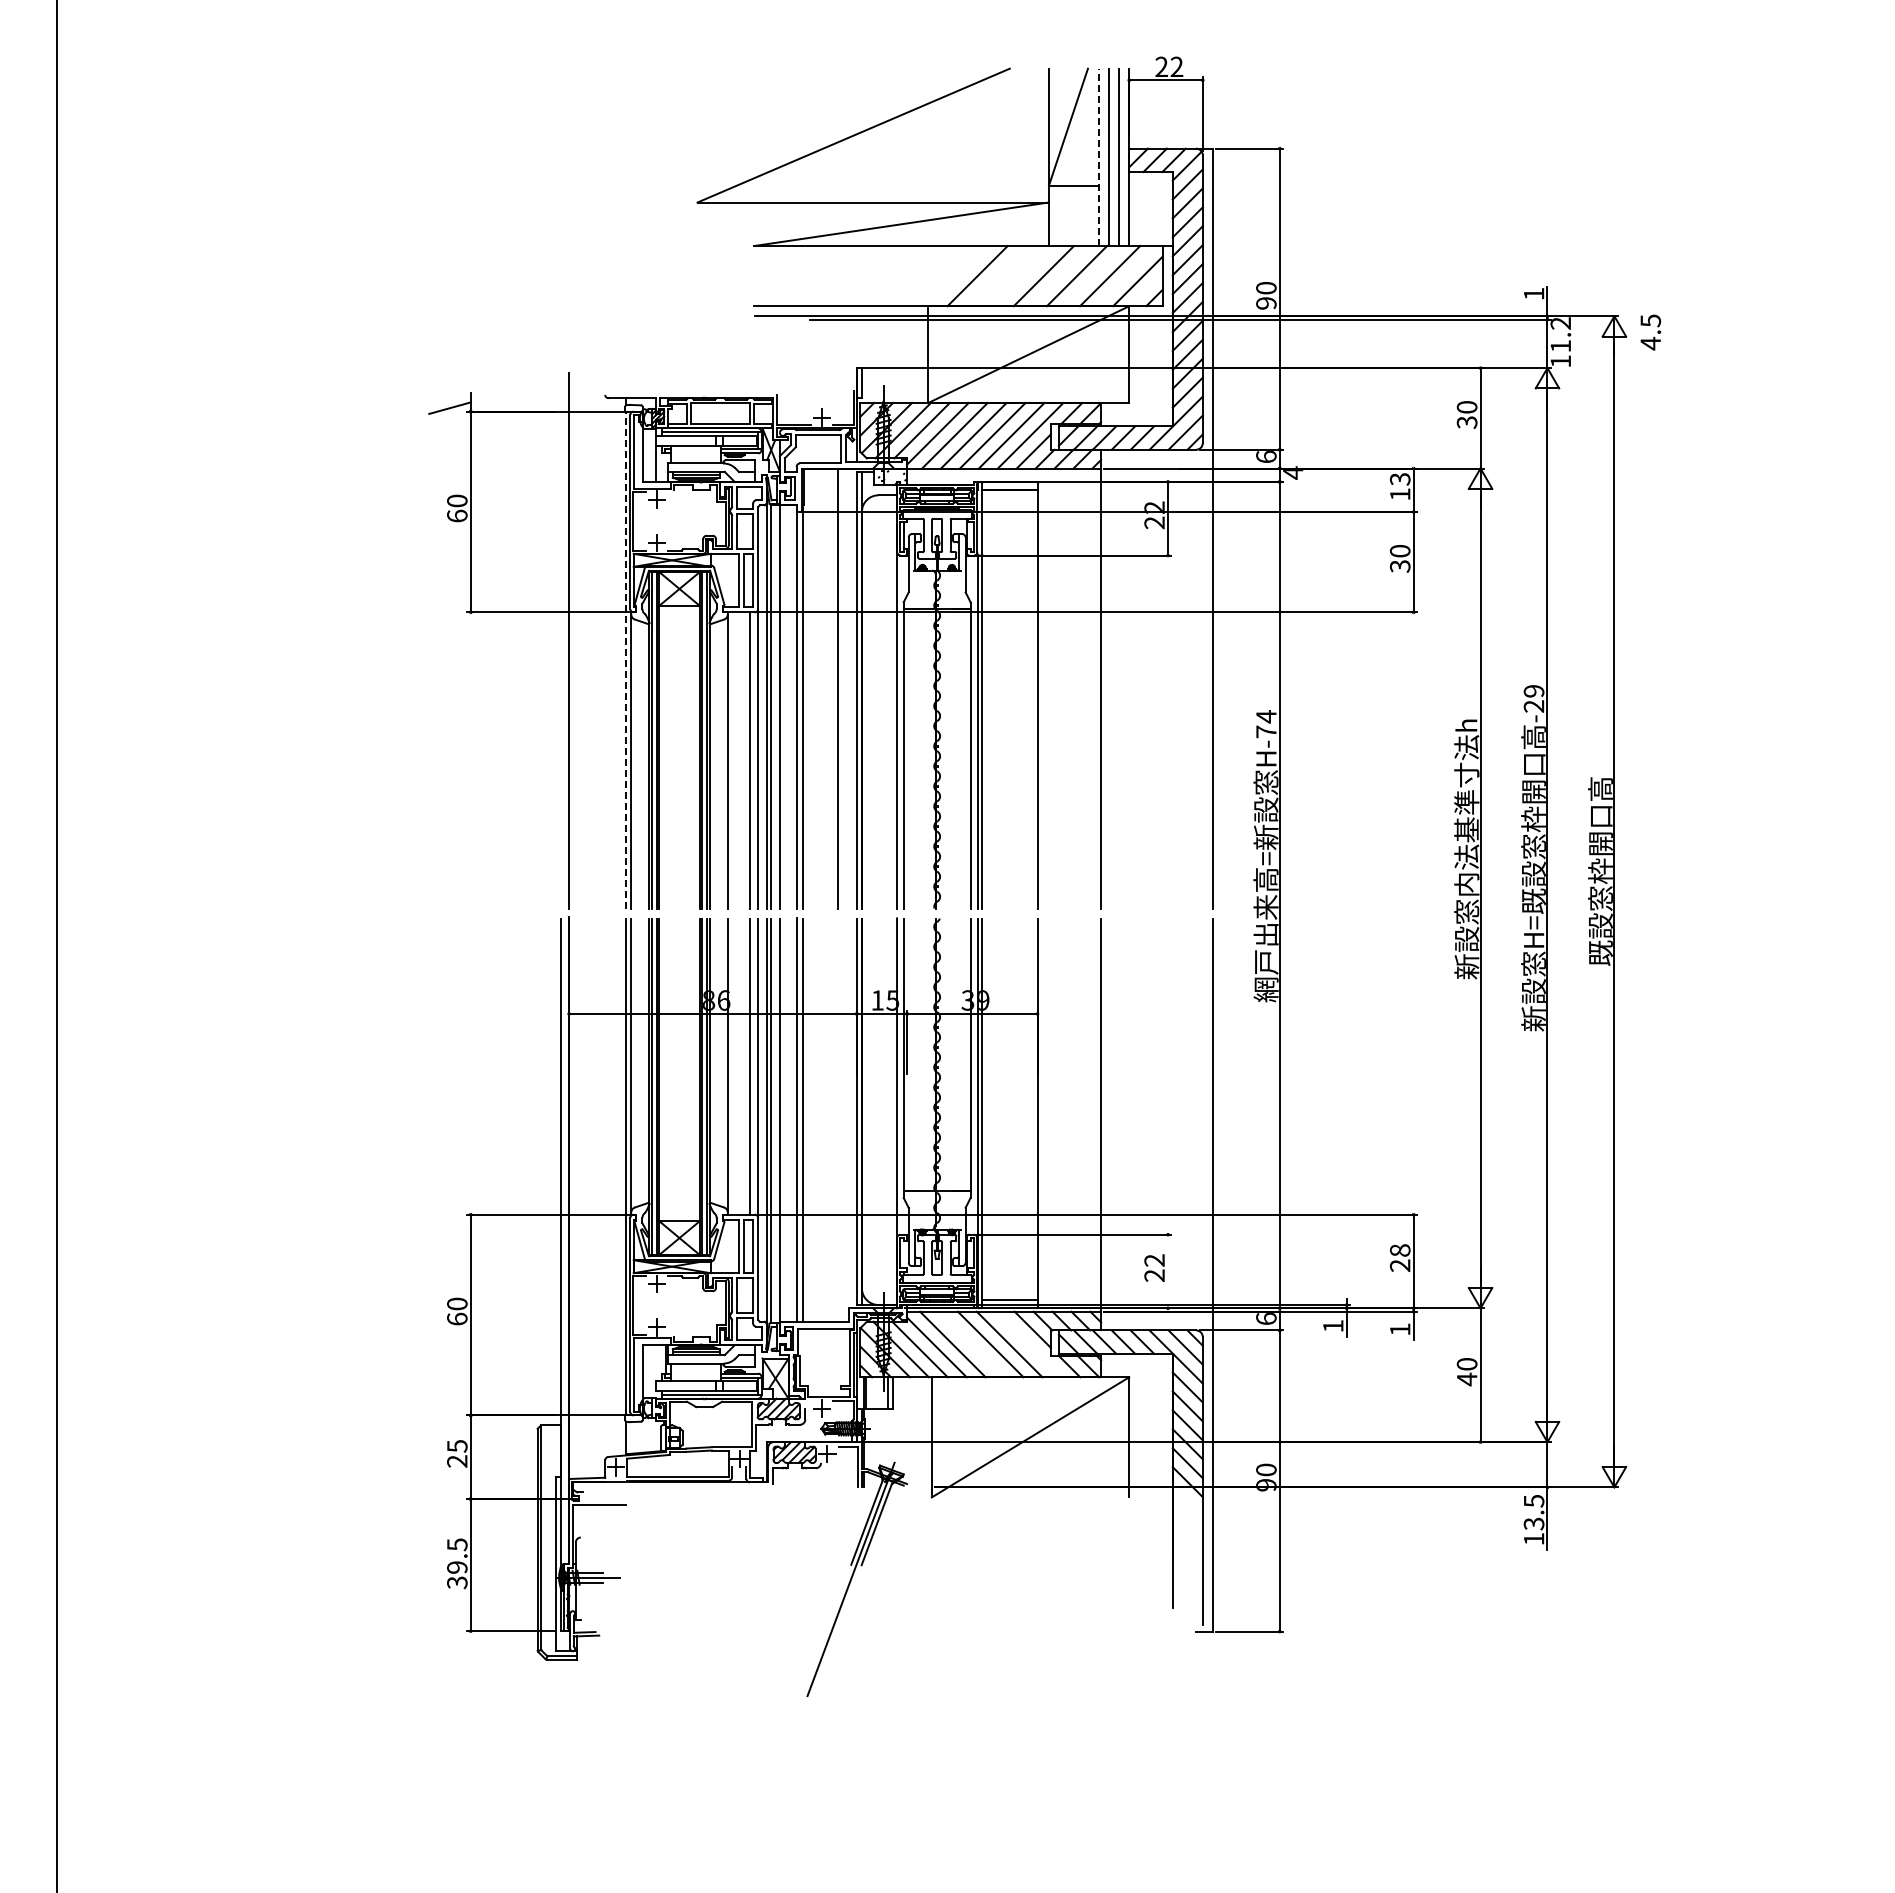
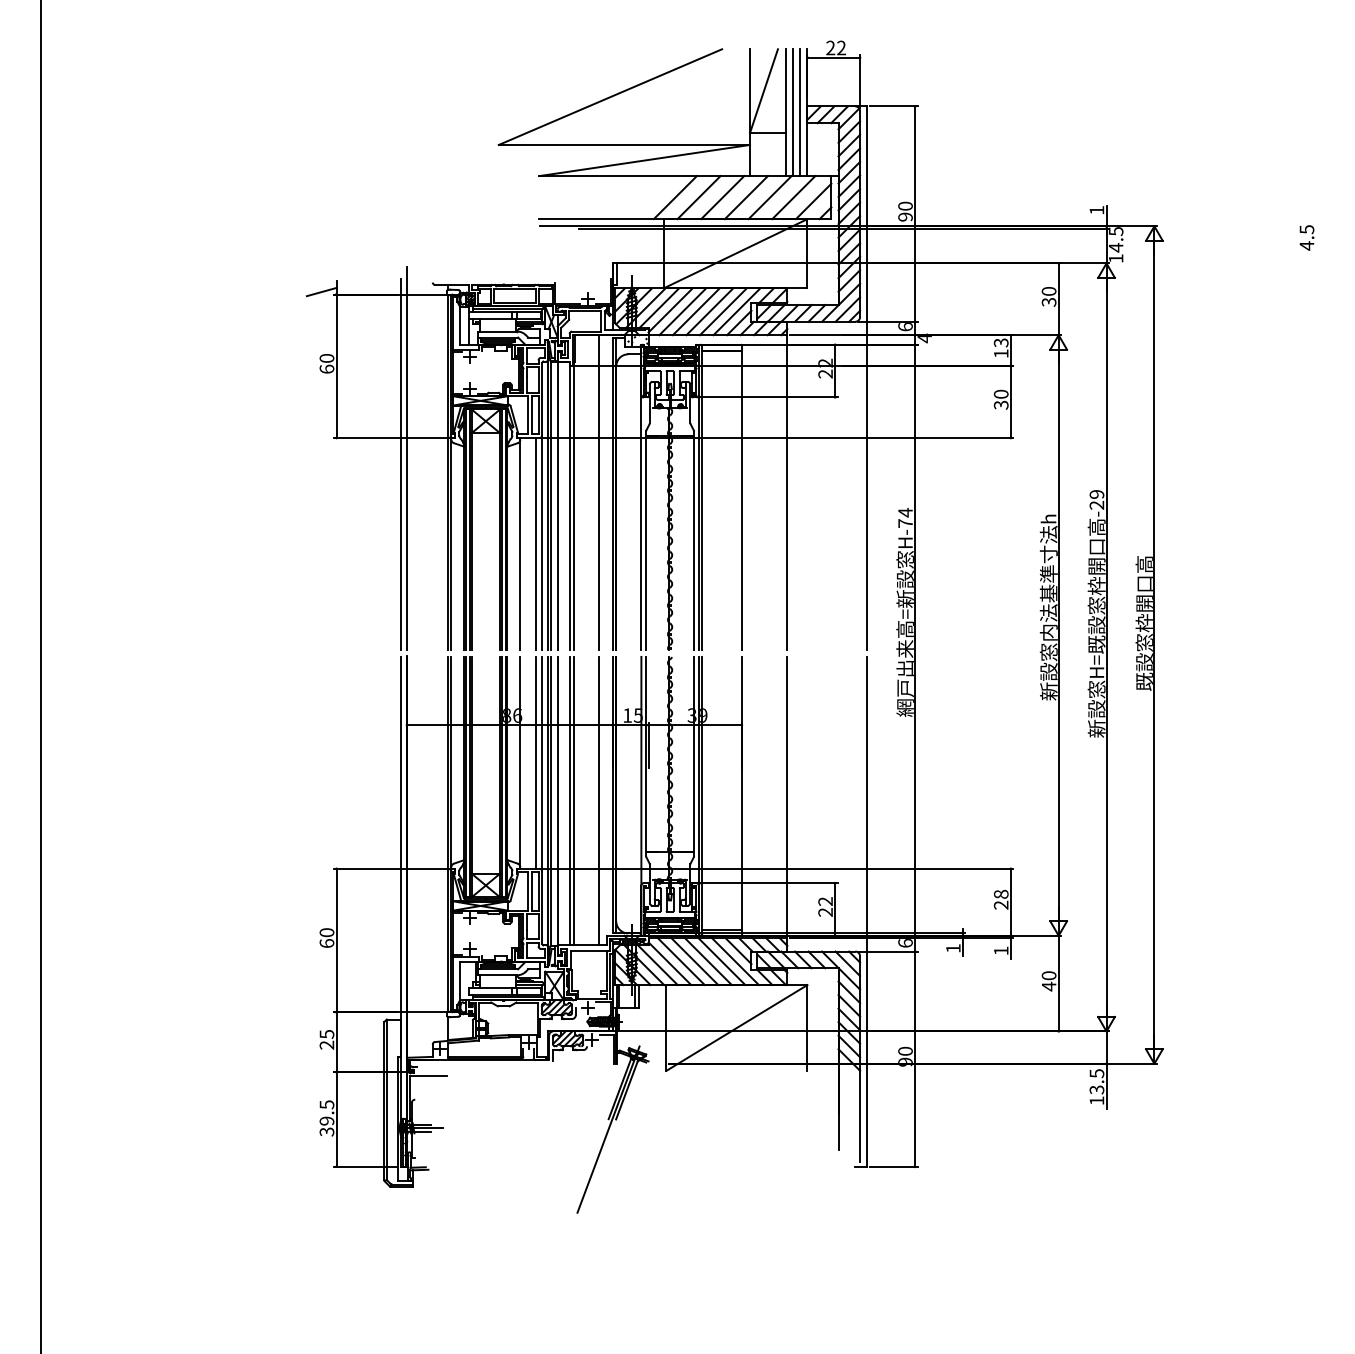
line: (1099, 157) -> (786, 112), dashed -> solid
line: (944, 276) -> (675, 197), added
line: (1010, 276) -> (722, 197), added
text: (1650, 332) -> (1306, 237), moved
text: (1560, 335) -> (1115, 240), 11.2 -> 14.5
line: (560, 648) -> (400, 463), added
line: (625, 659) -> (447, 471), dashed -> solid
line: (837, 1119) -> (598, 800), added
line: (1168, 1271) -> (835, 909), added
line: (971, 1344) -> (694, 961), added
line: (1028, 1344) -> (735, 961), added

